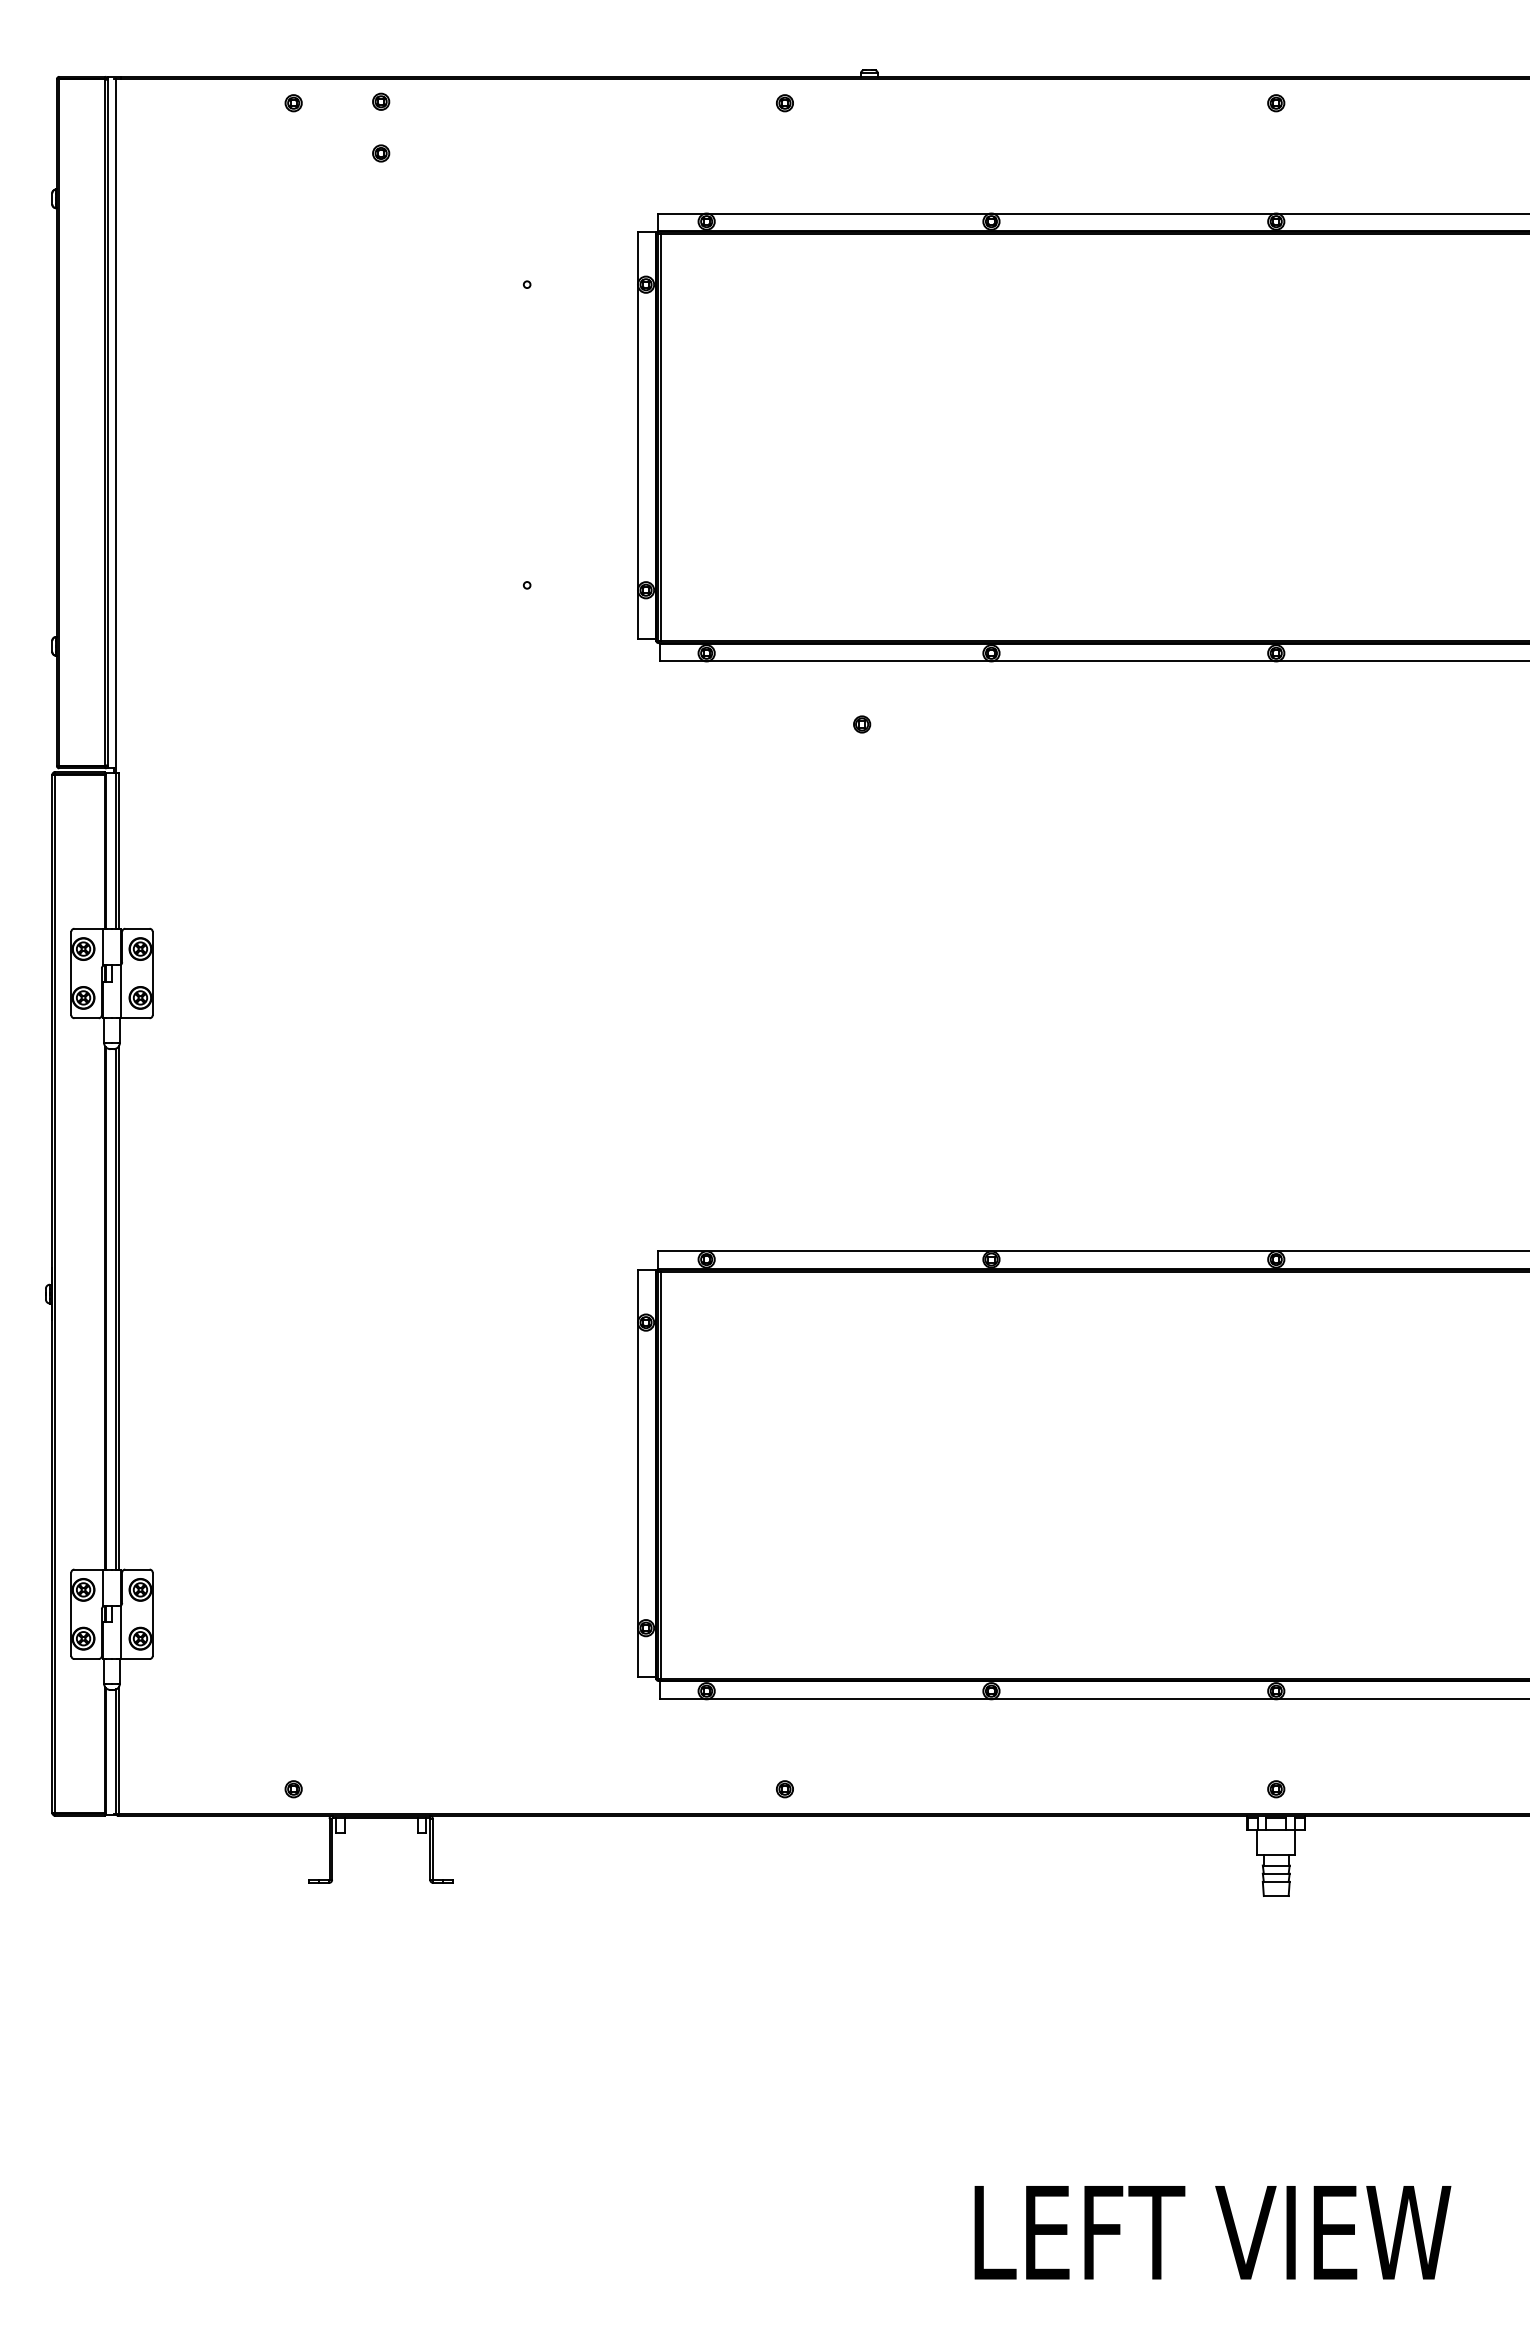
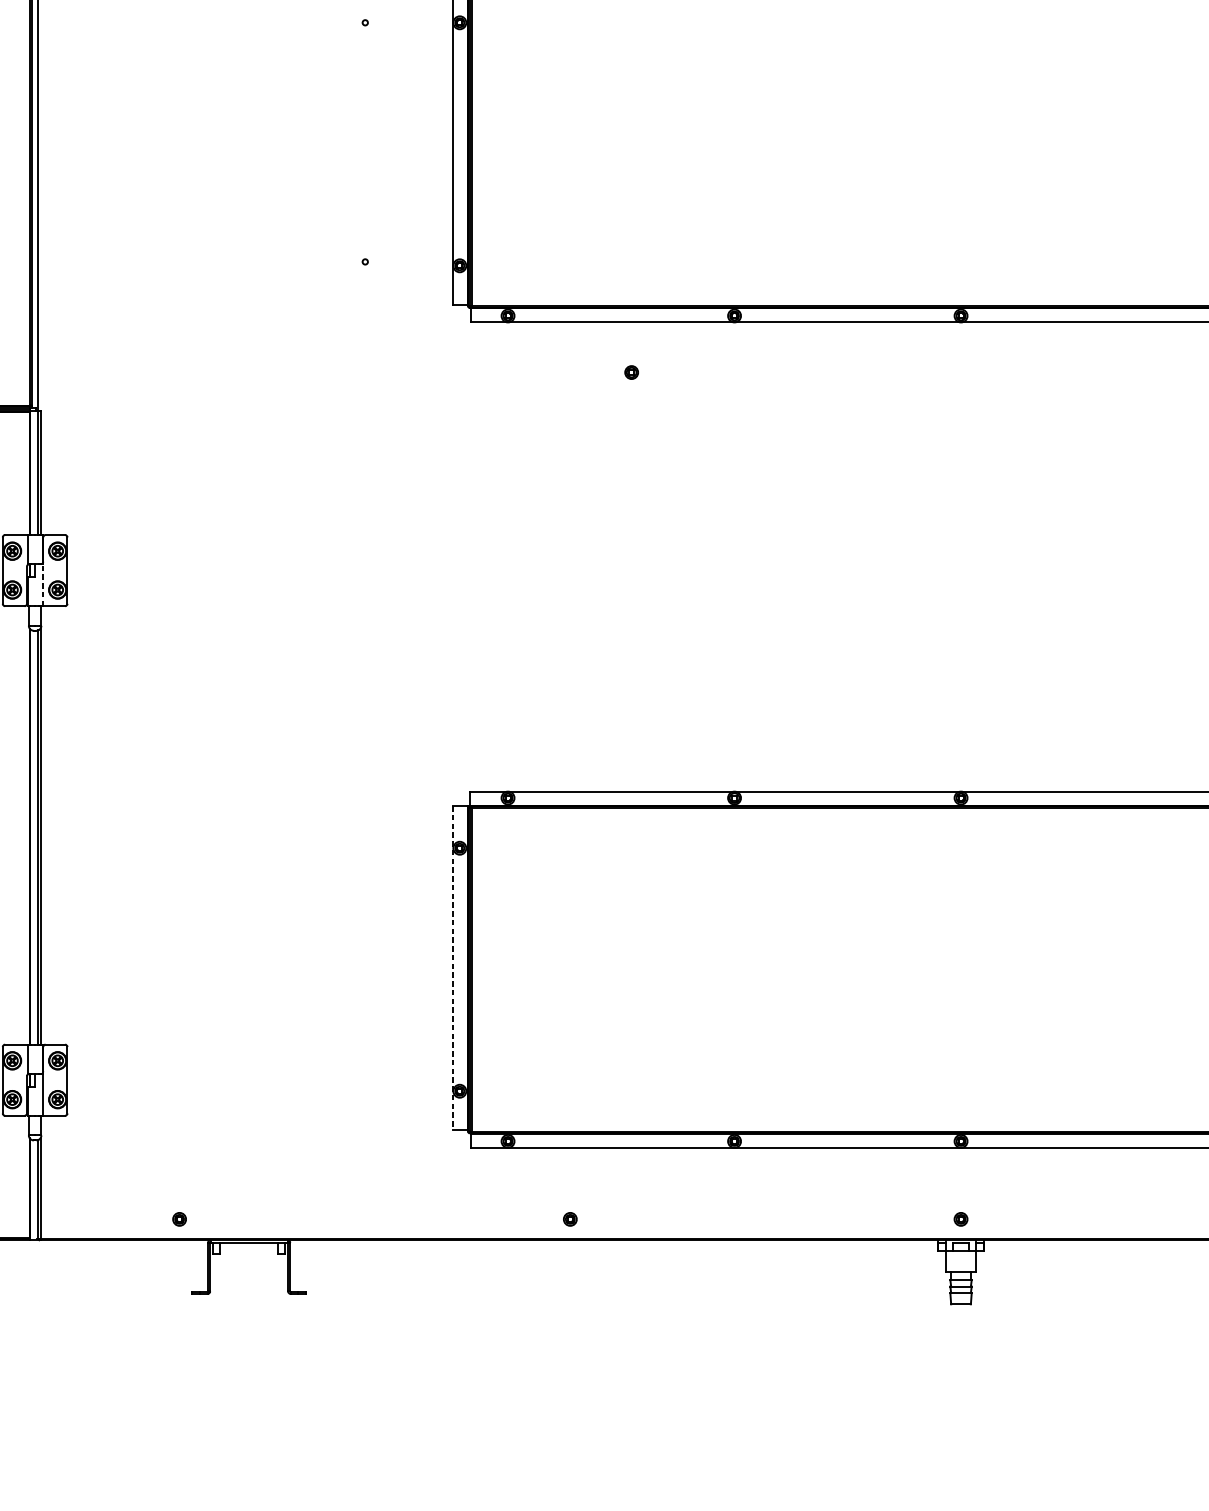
line: (121, 991) -> (42, 584), solid -> dashed
line: (637, 1473) -> (453, 968), solid -> dashed

